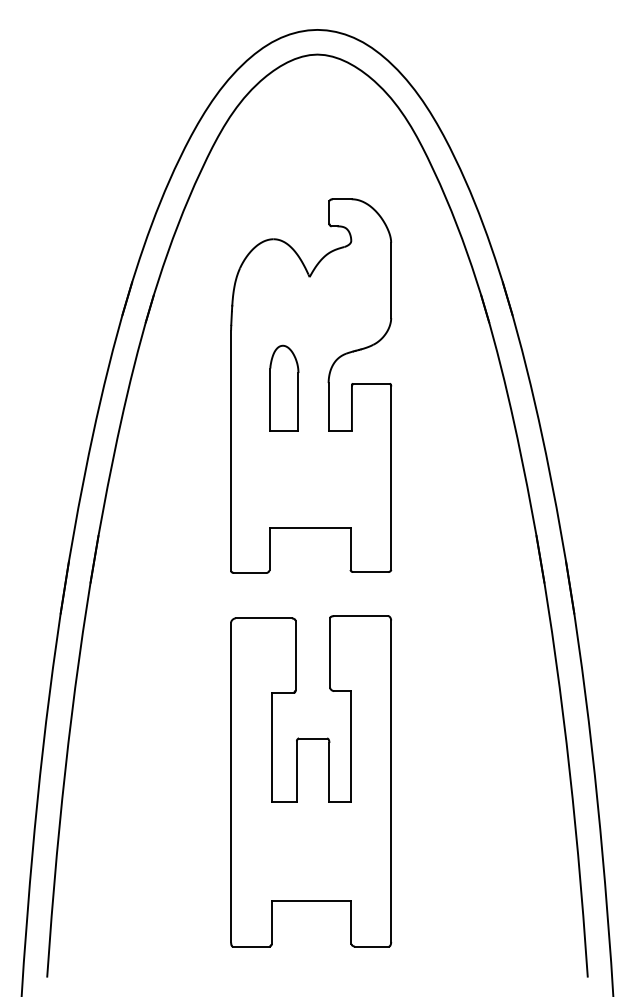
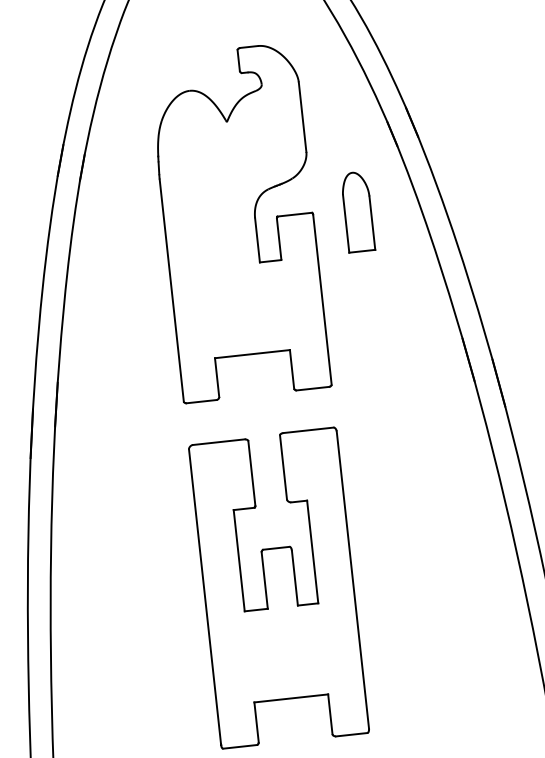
part: (284, 387) -> (357, 211), moved

